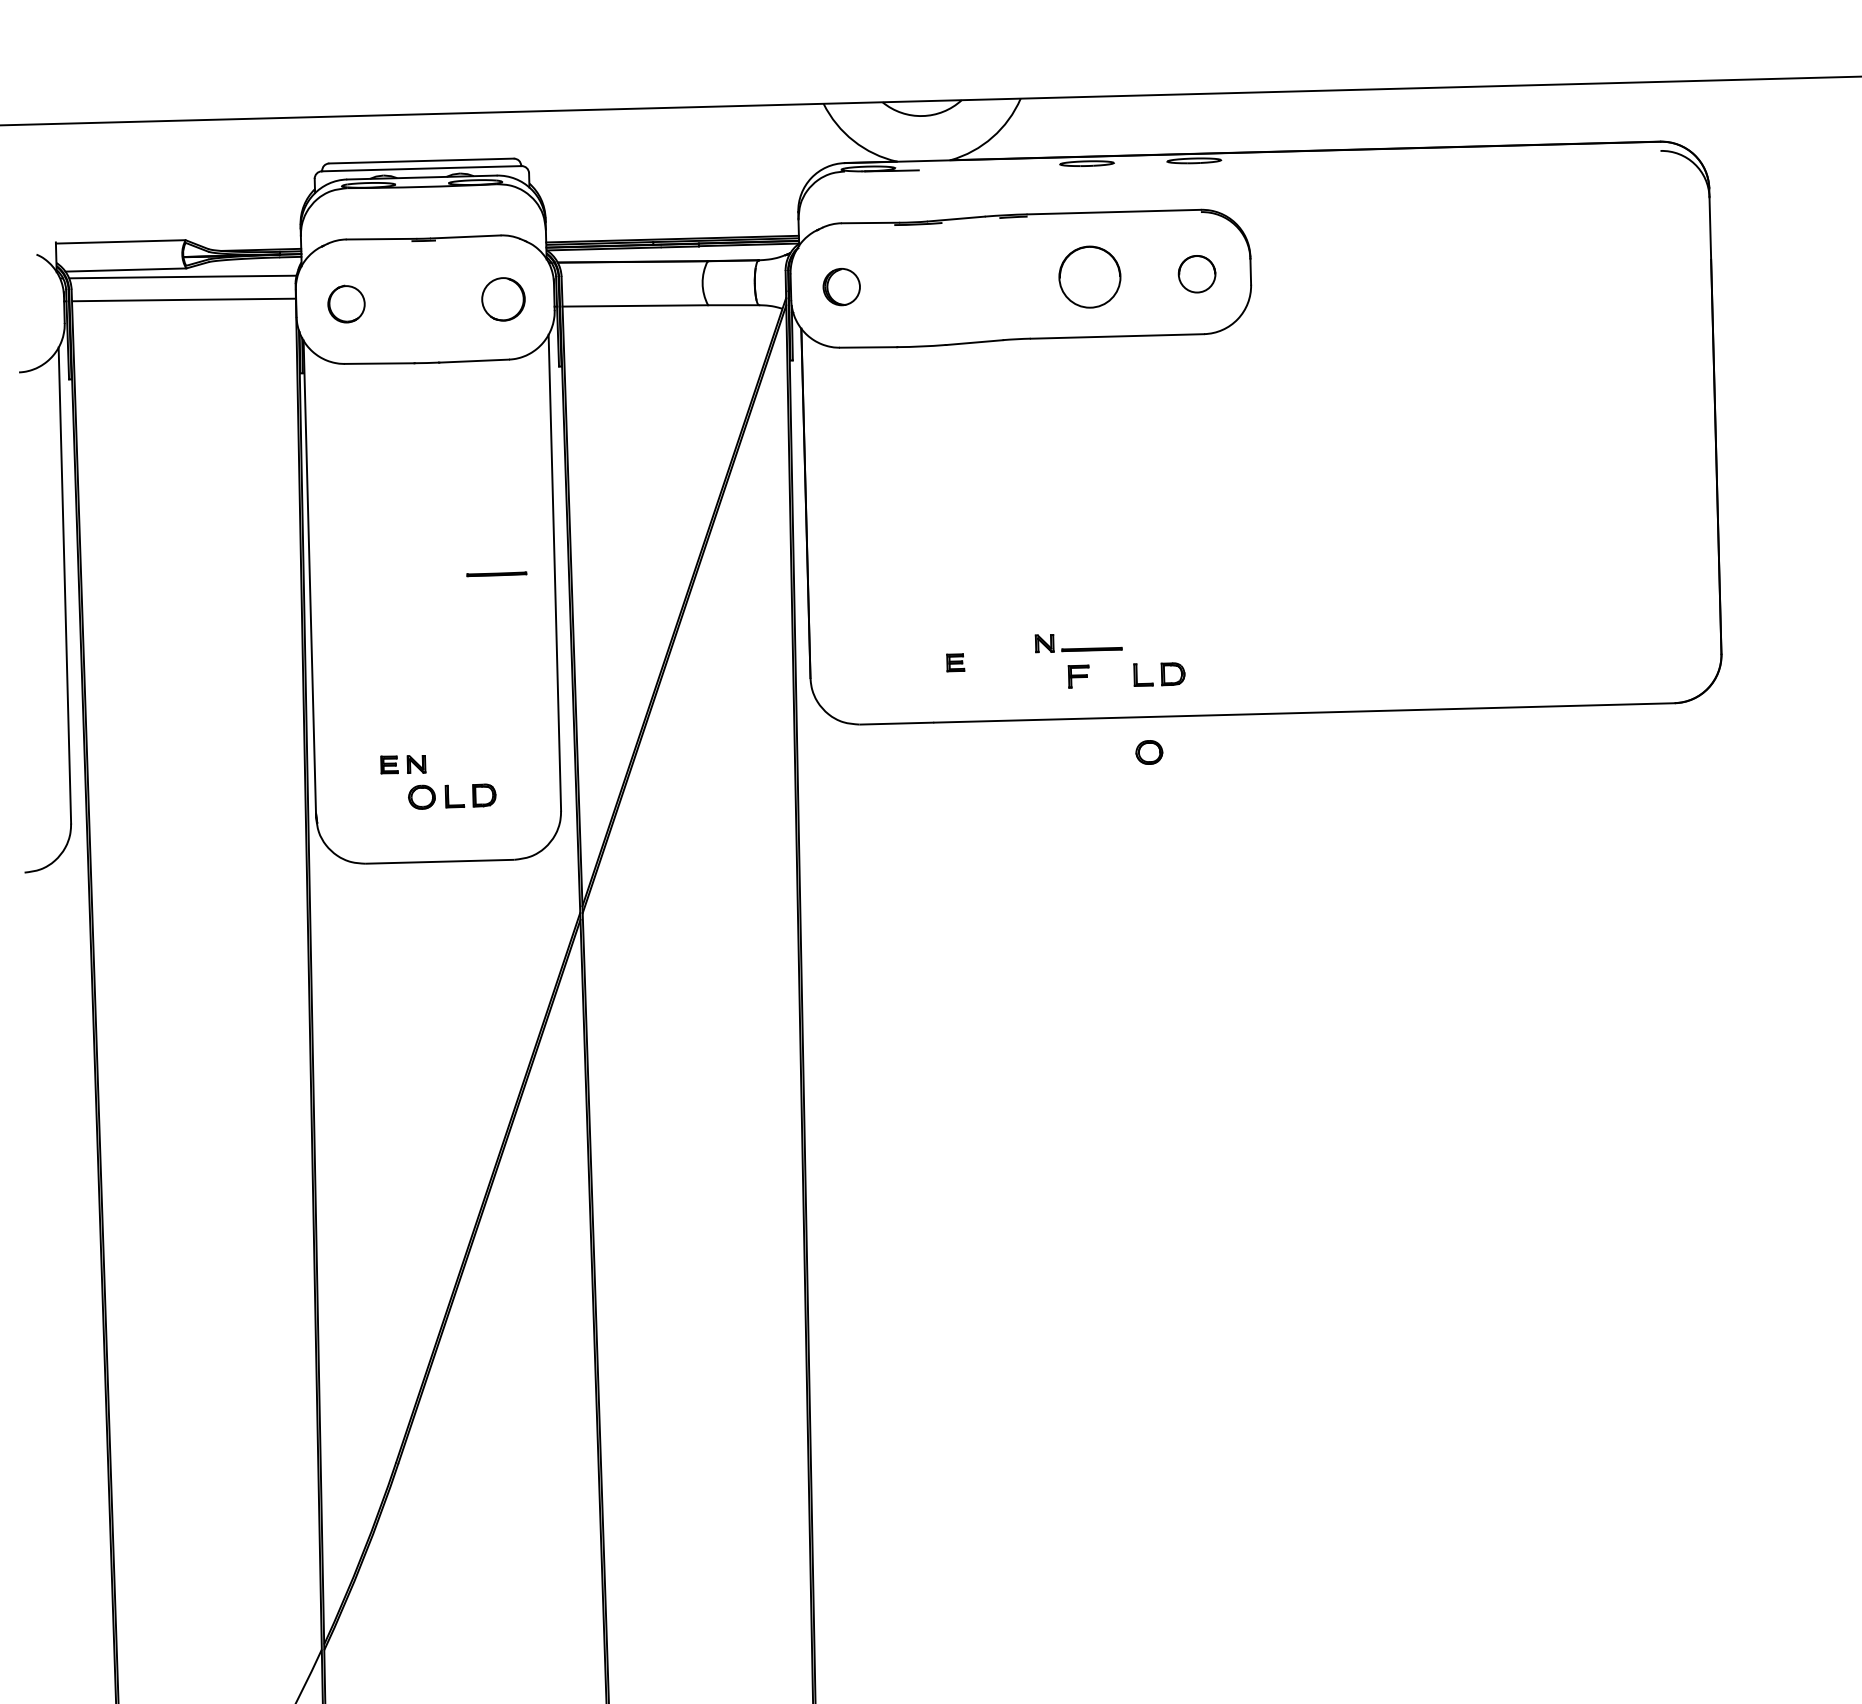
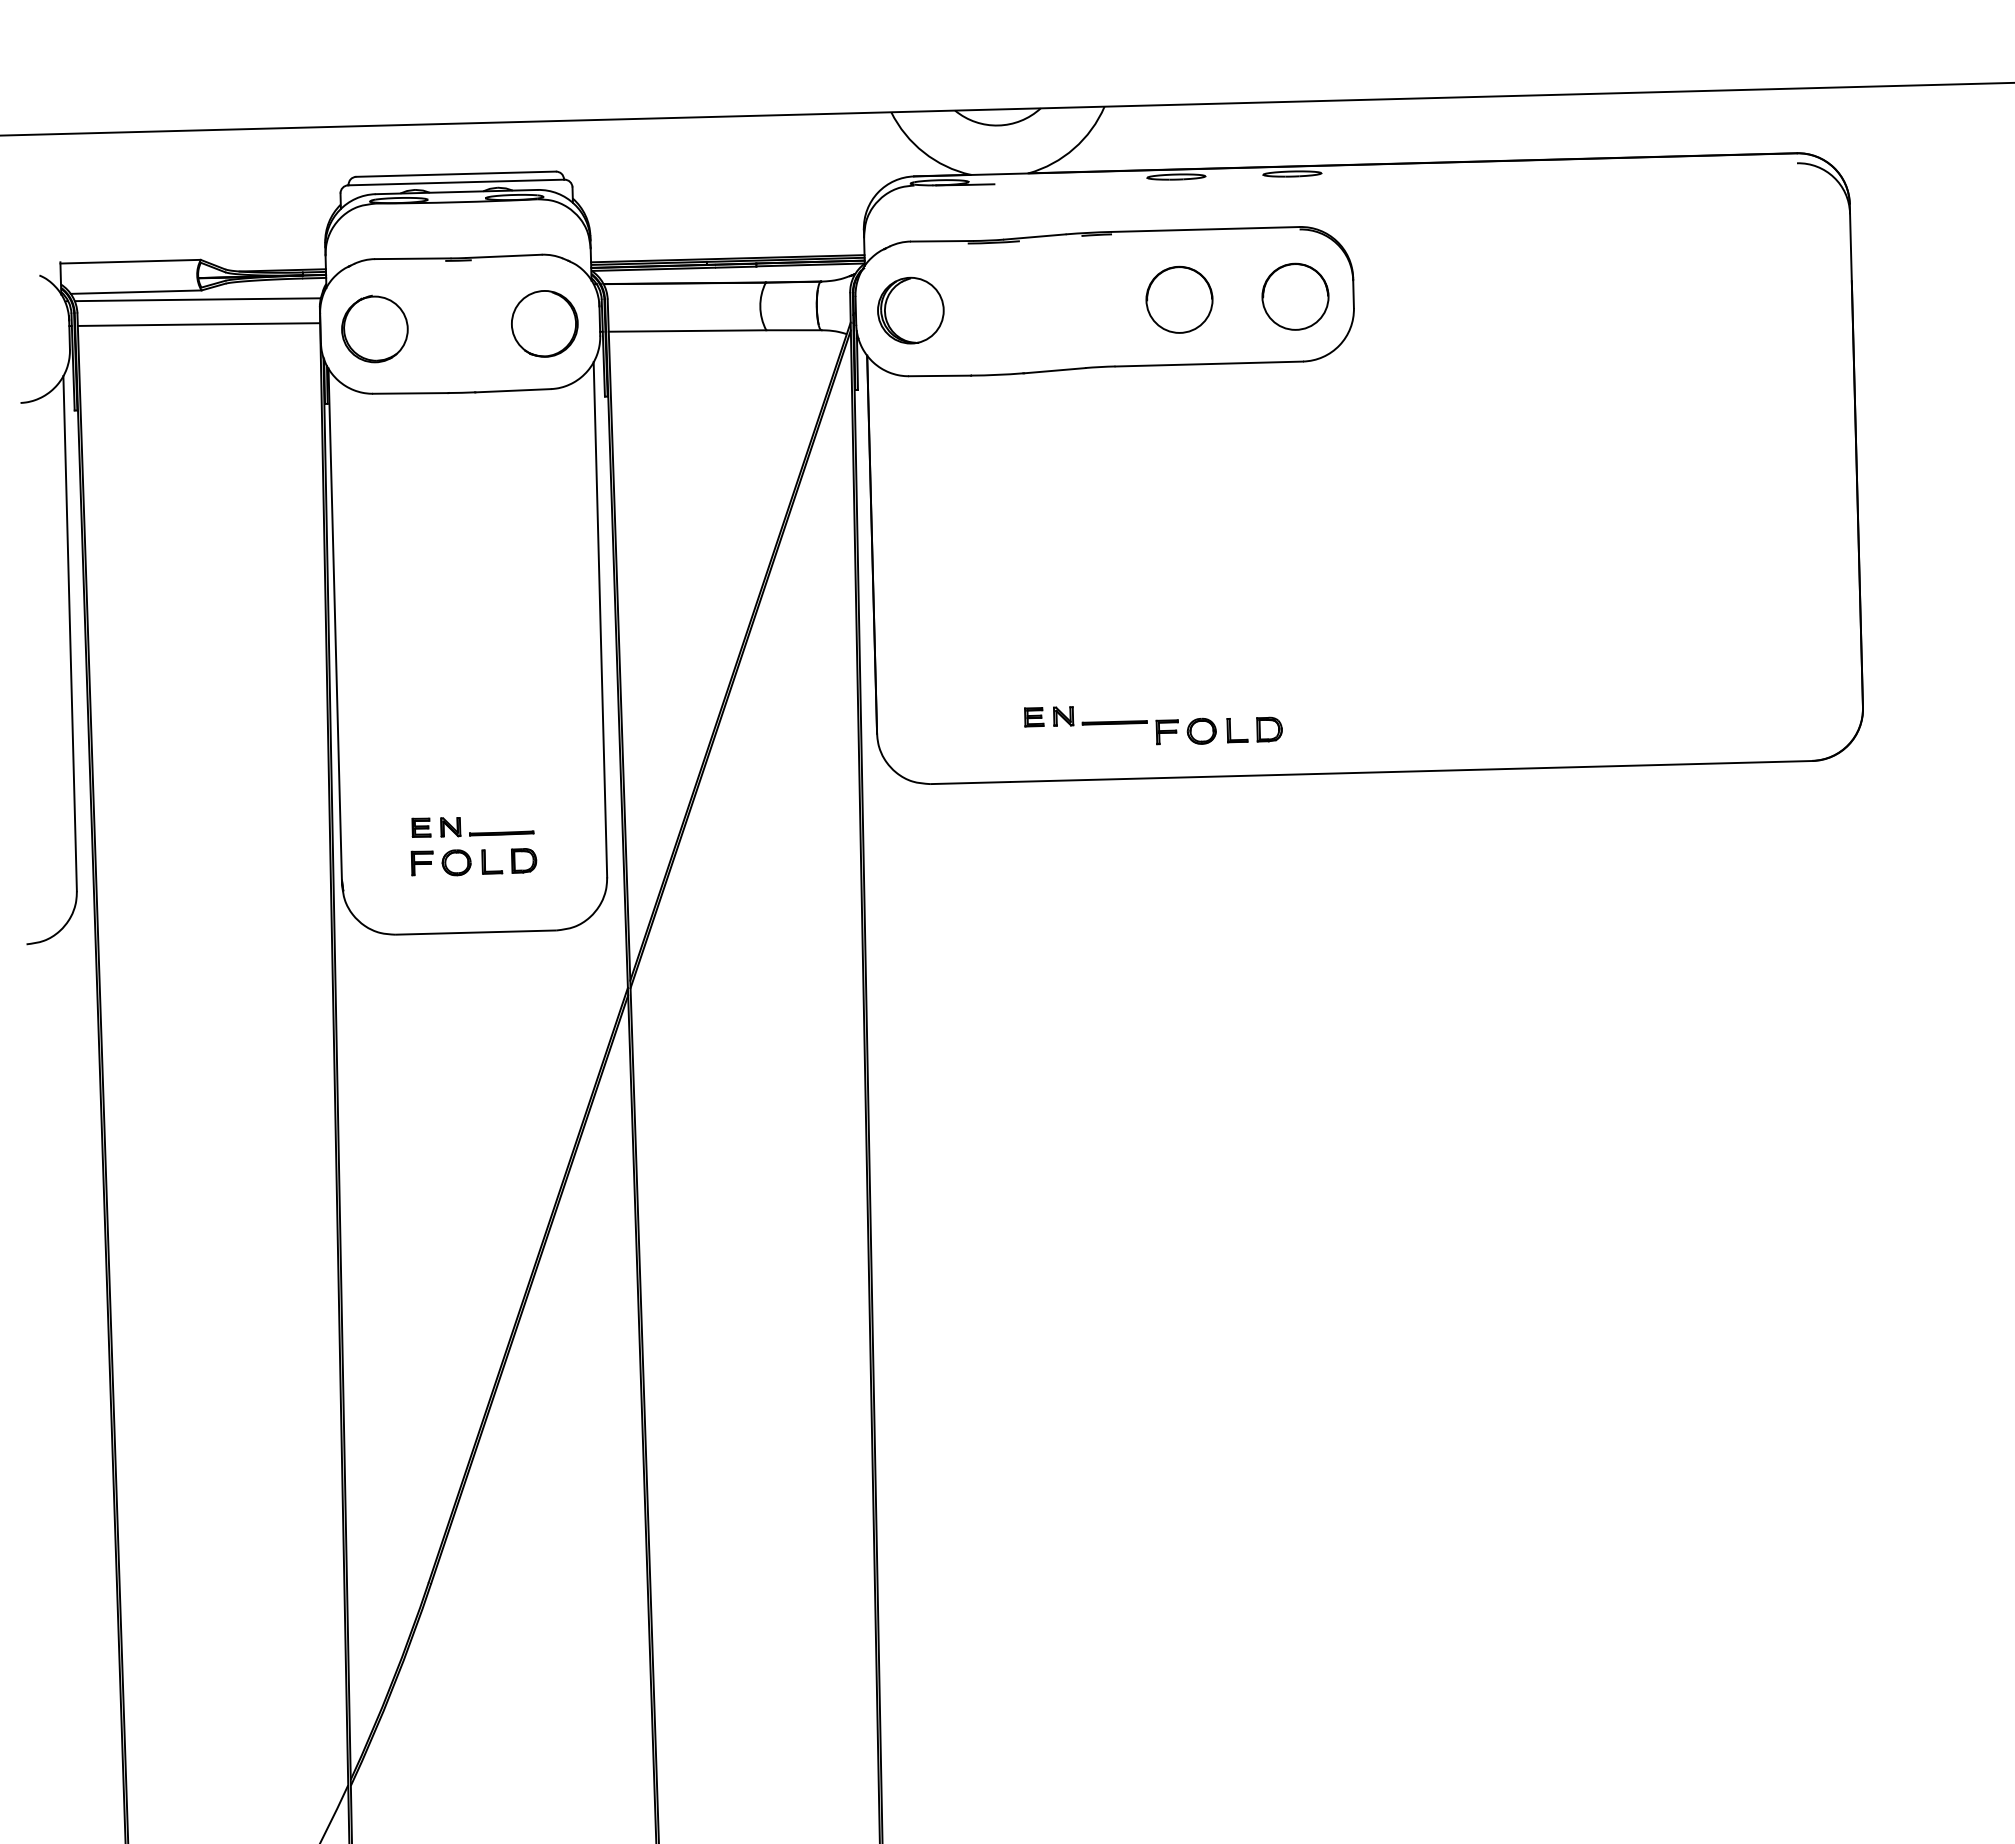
circle: (1197, 274) -> (1295, 296), size x1.67
part: (841, 286) -> (910, 310), size x1.67
part: (503, 298) -> (544, 323), size x1.43
part: (346, 303) -> (374, 328), size x1.67
part: (496, 574) -> (501, 833), moved
part: (1078, 643) -> (1100, 716), moved
part: (1149, 751) -> (1201, 730), moved
part: (389, 797) -> (421, 863), added

